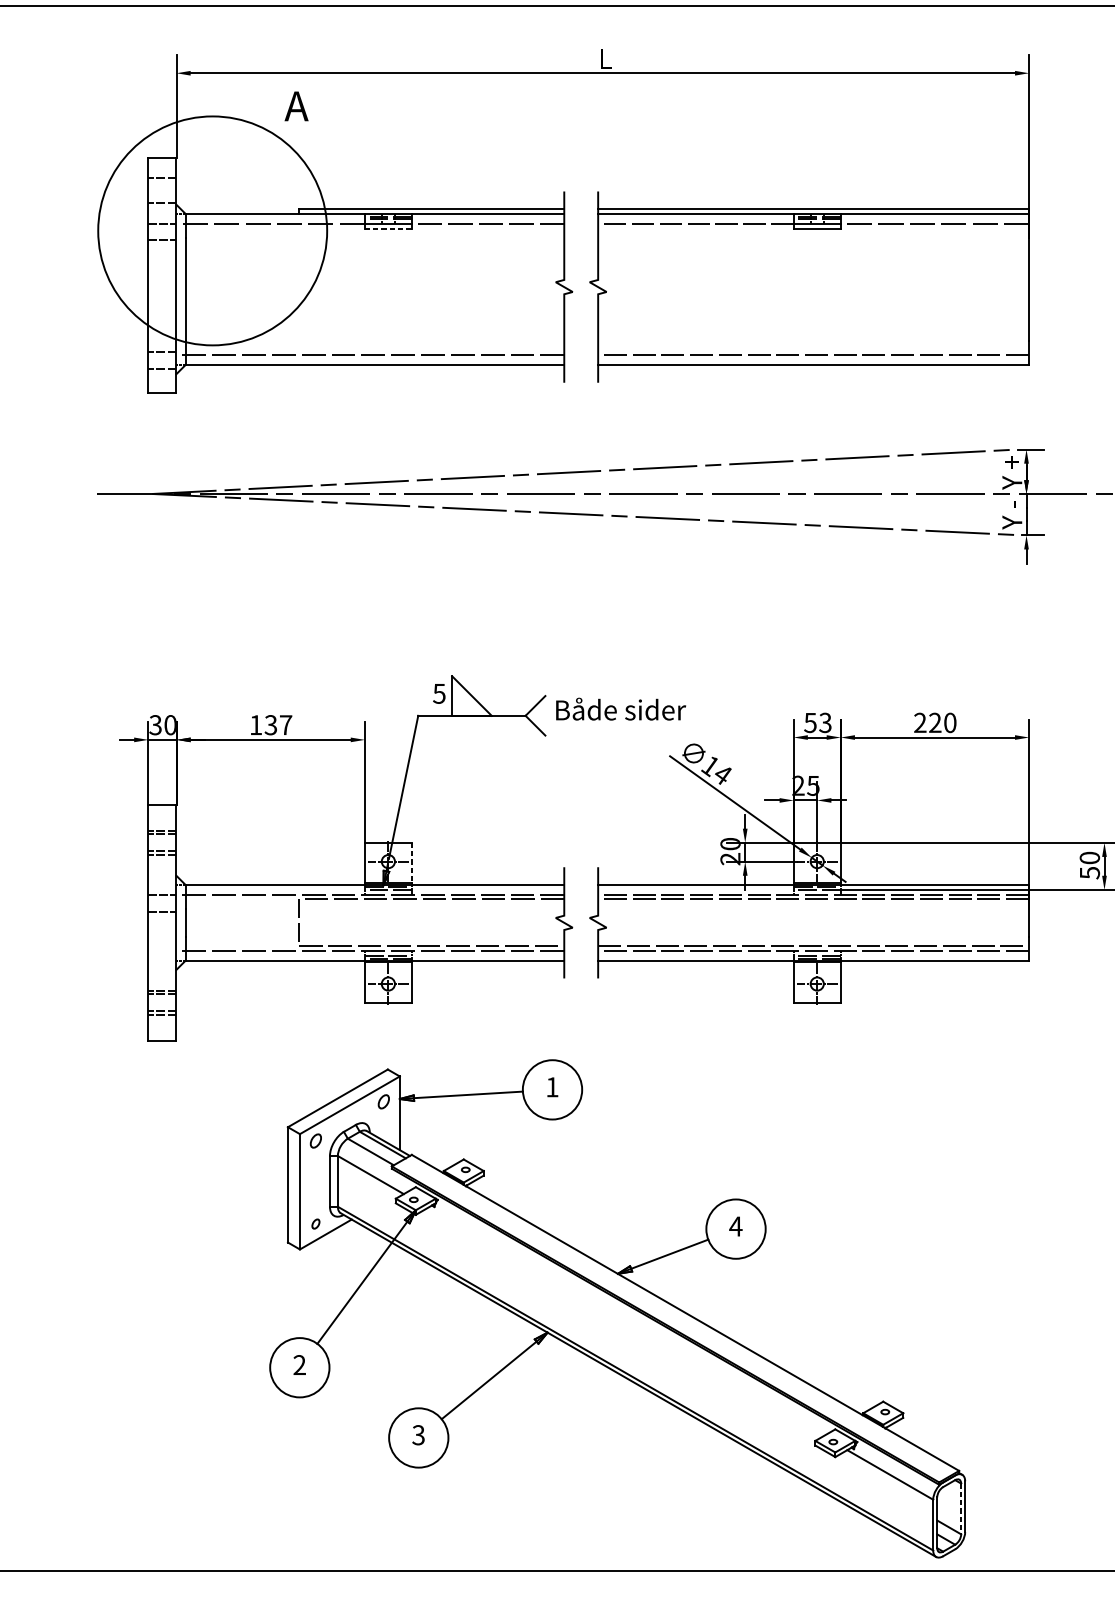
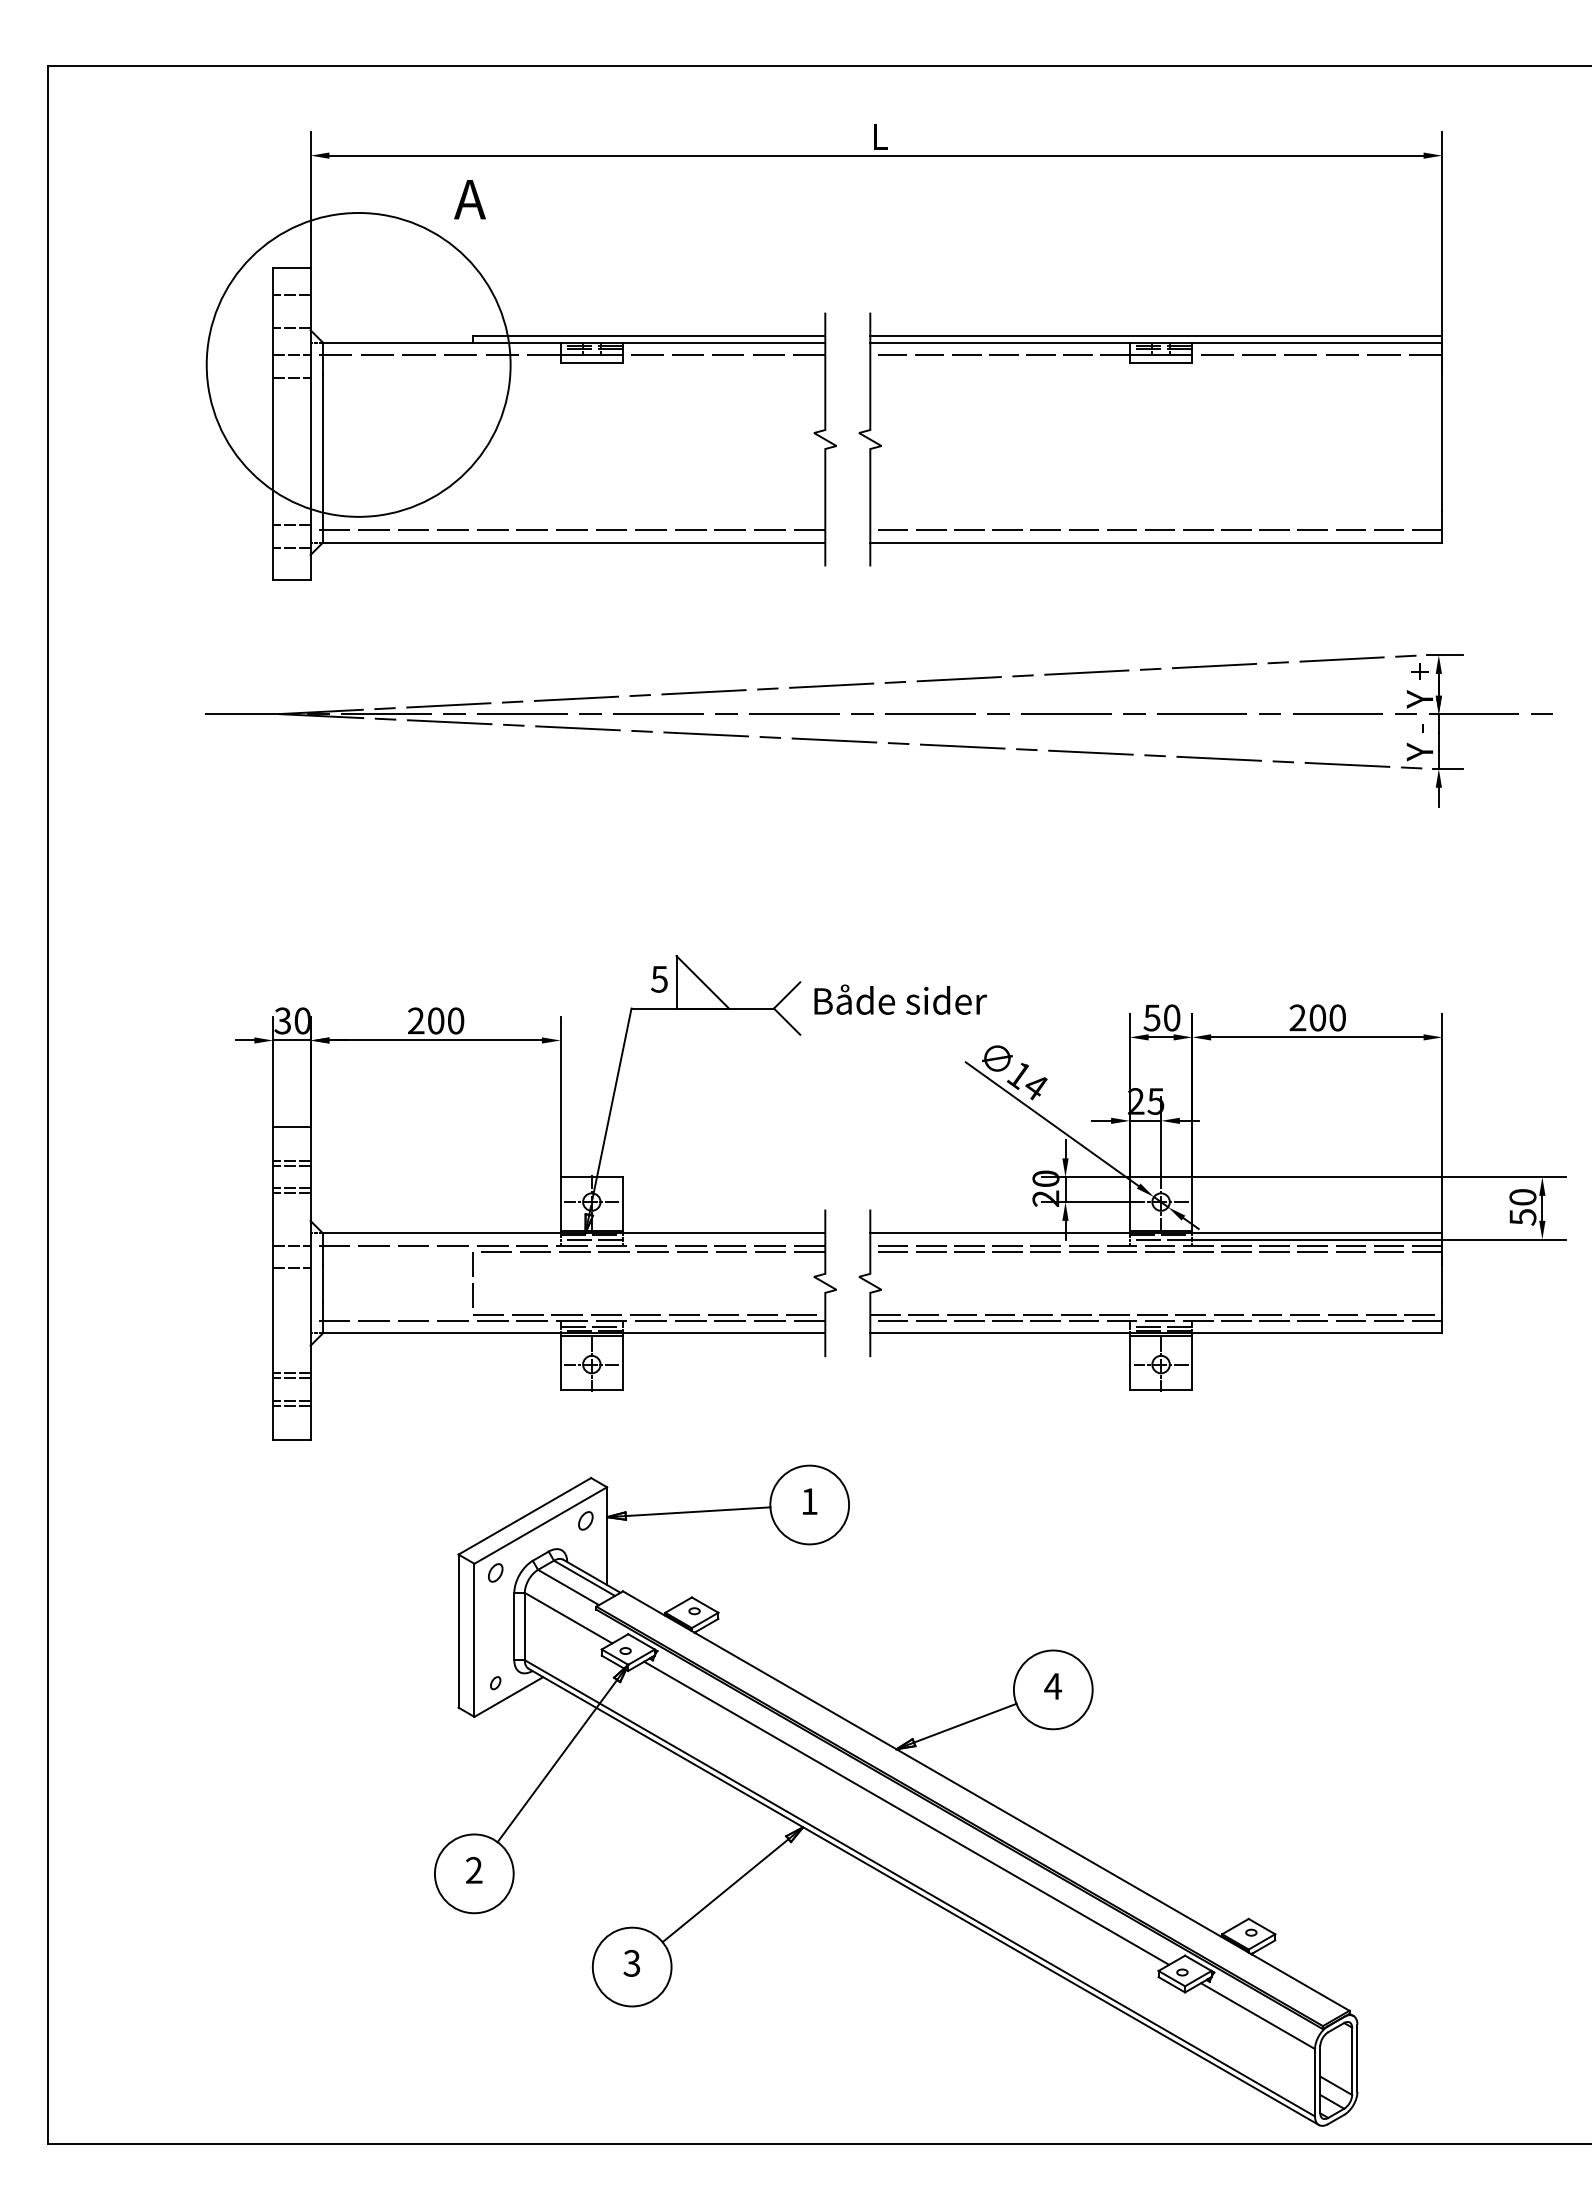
line: (388, 229) -> (592, 362), dashed -> solid
text: (825, 722) -> (1171, 1017), 53 -> 50
text: (935, 722) -> (1317, 1017), 220 -> 200
text: (271, 724) -> (436, 1020), 137 -> 200
line: (412, 862) -> (623, 1203), dashed -> solid
line: (625, 1321) -> (906, 1812), added
line: (961, 1509) -> (1352, 2061), dashed -> solid

